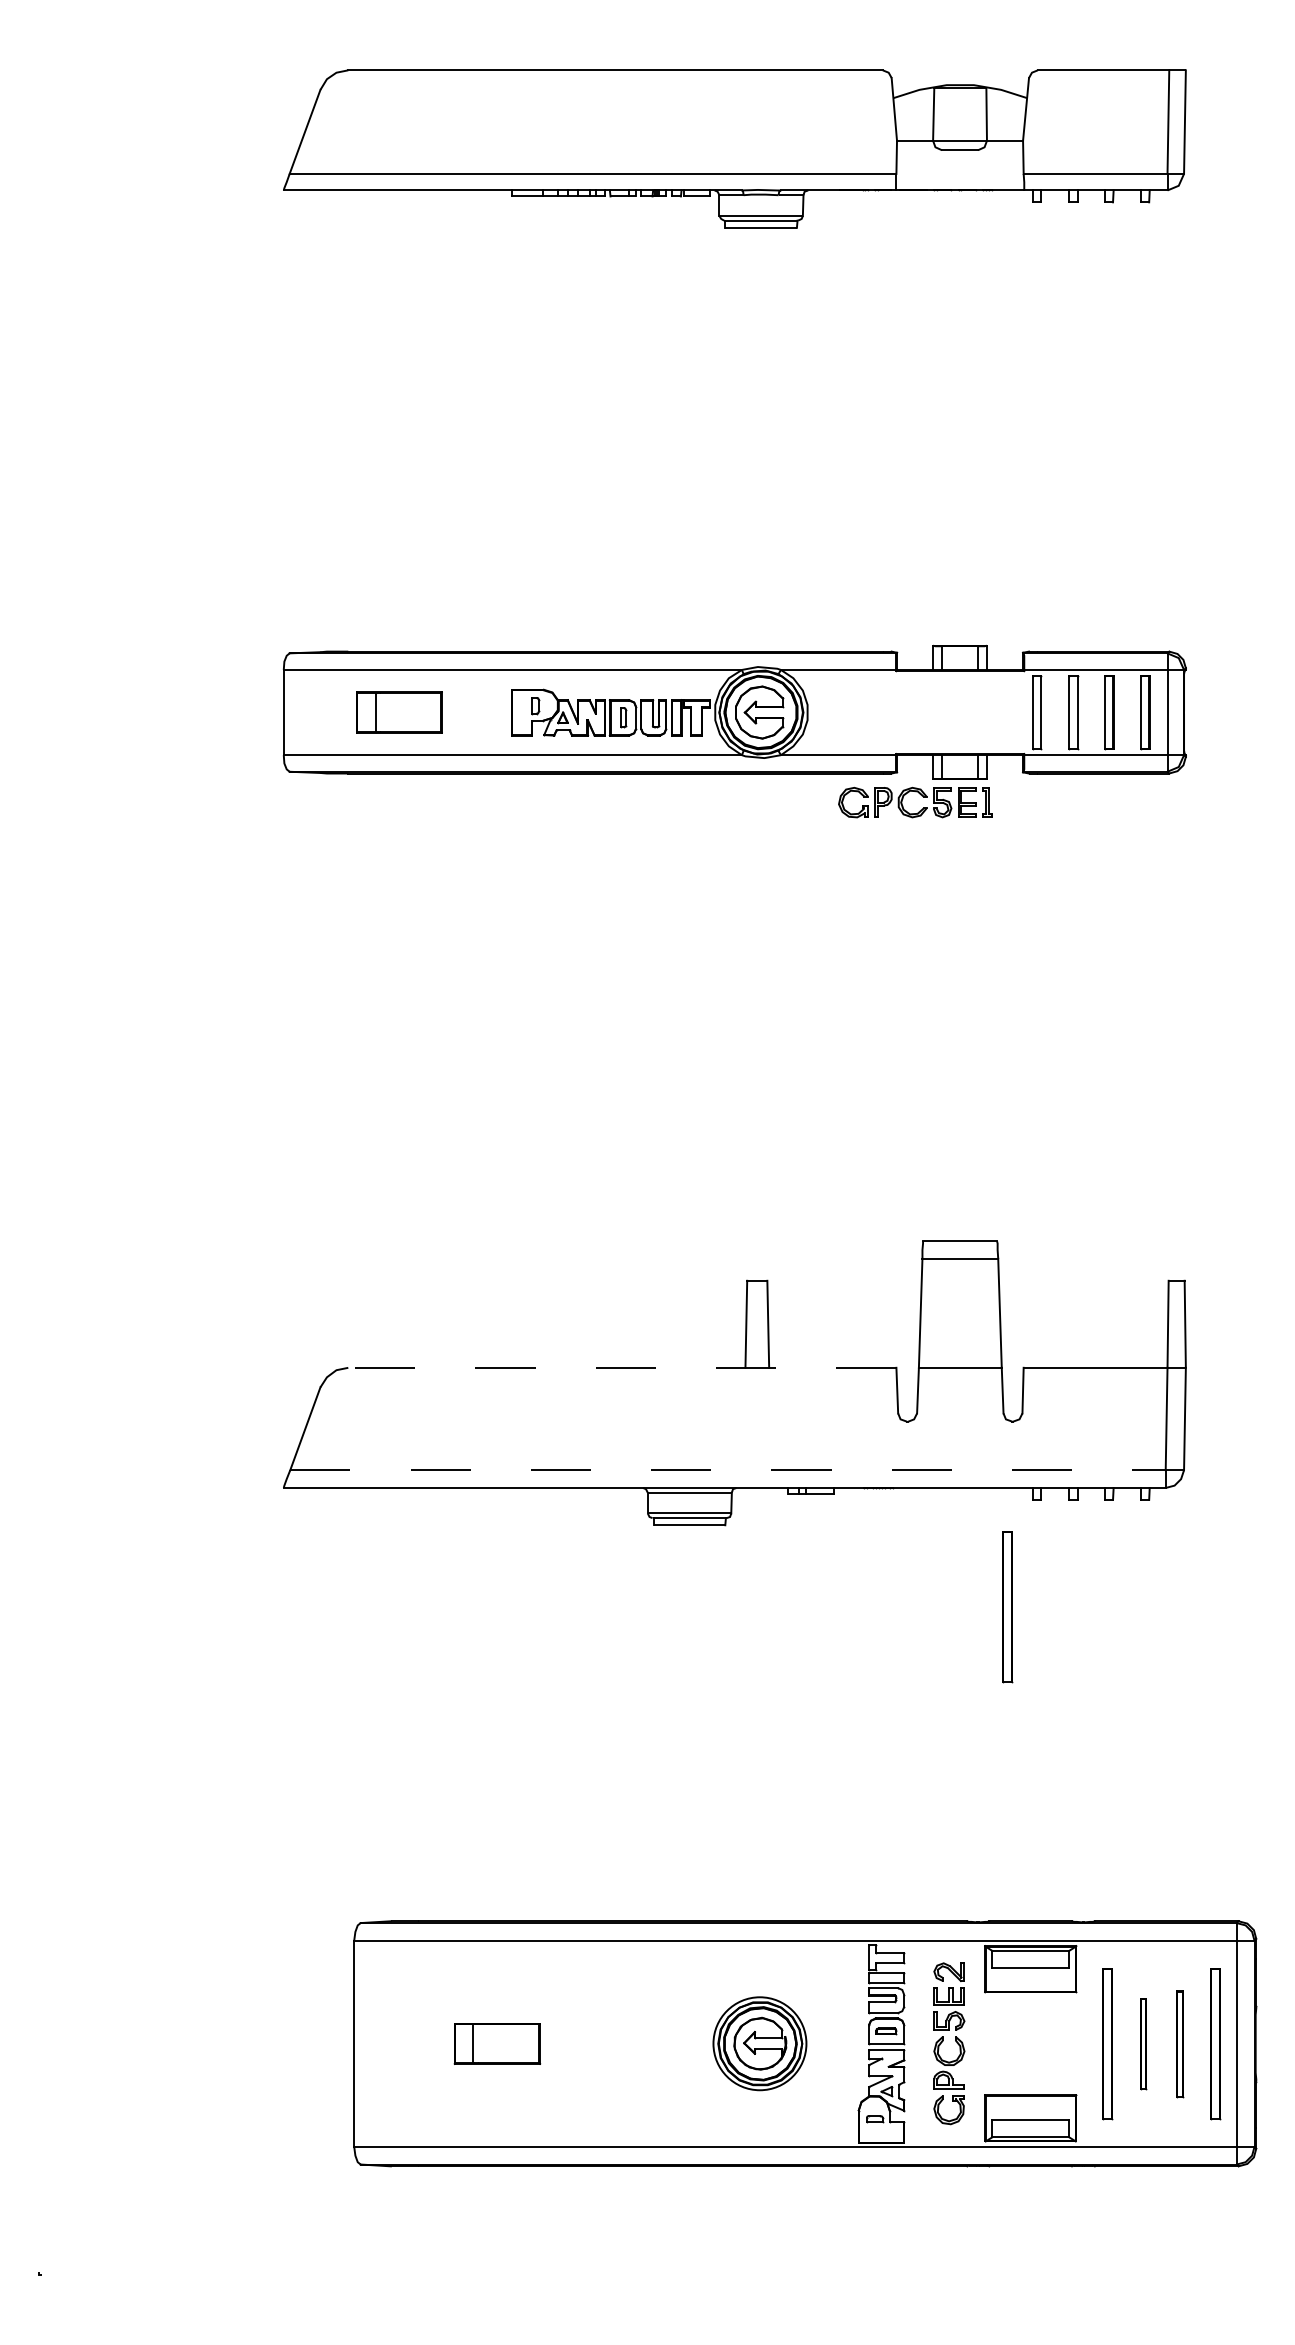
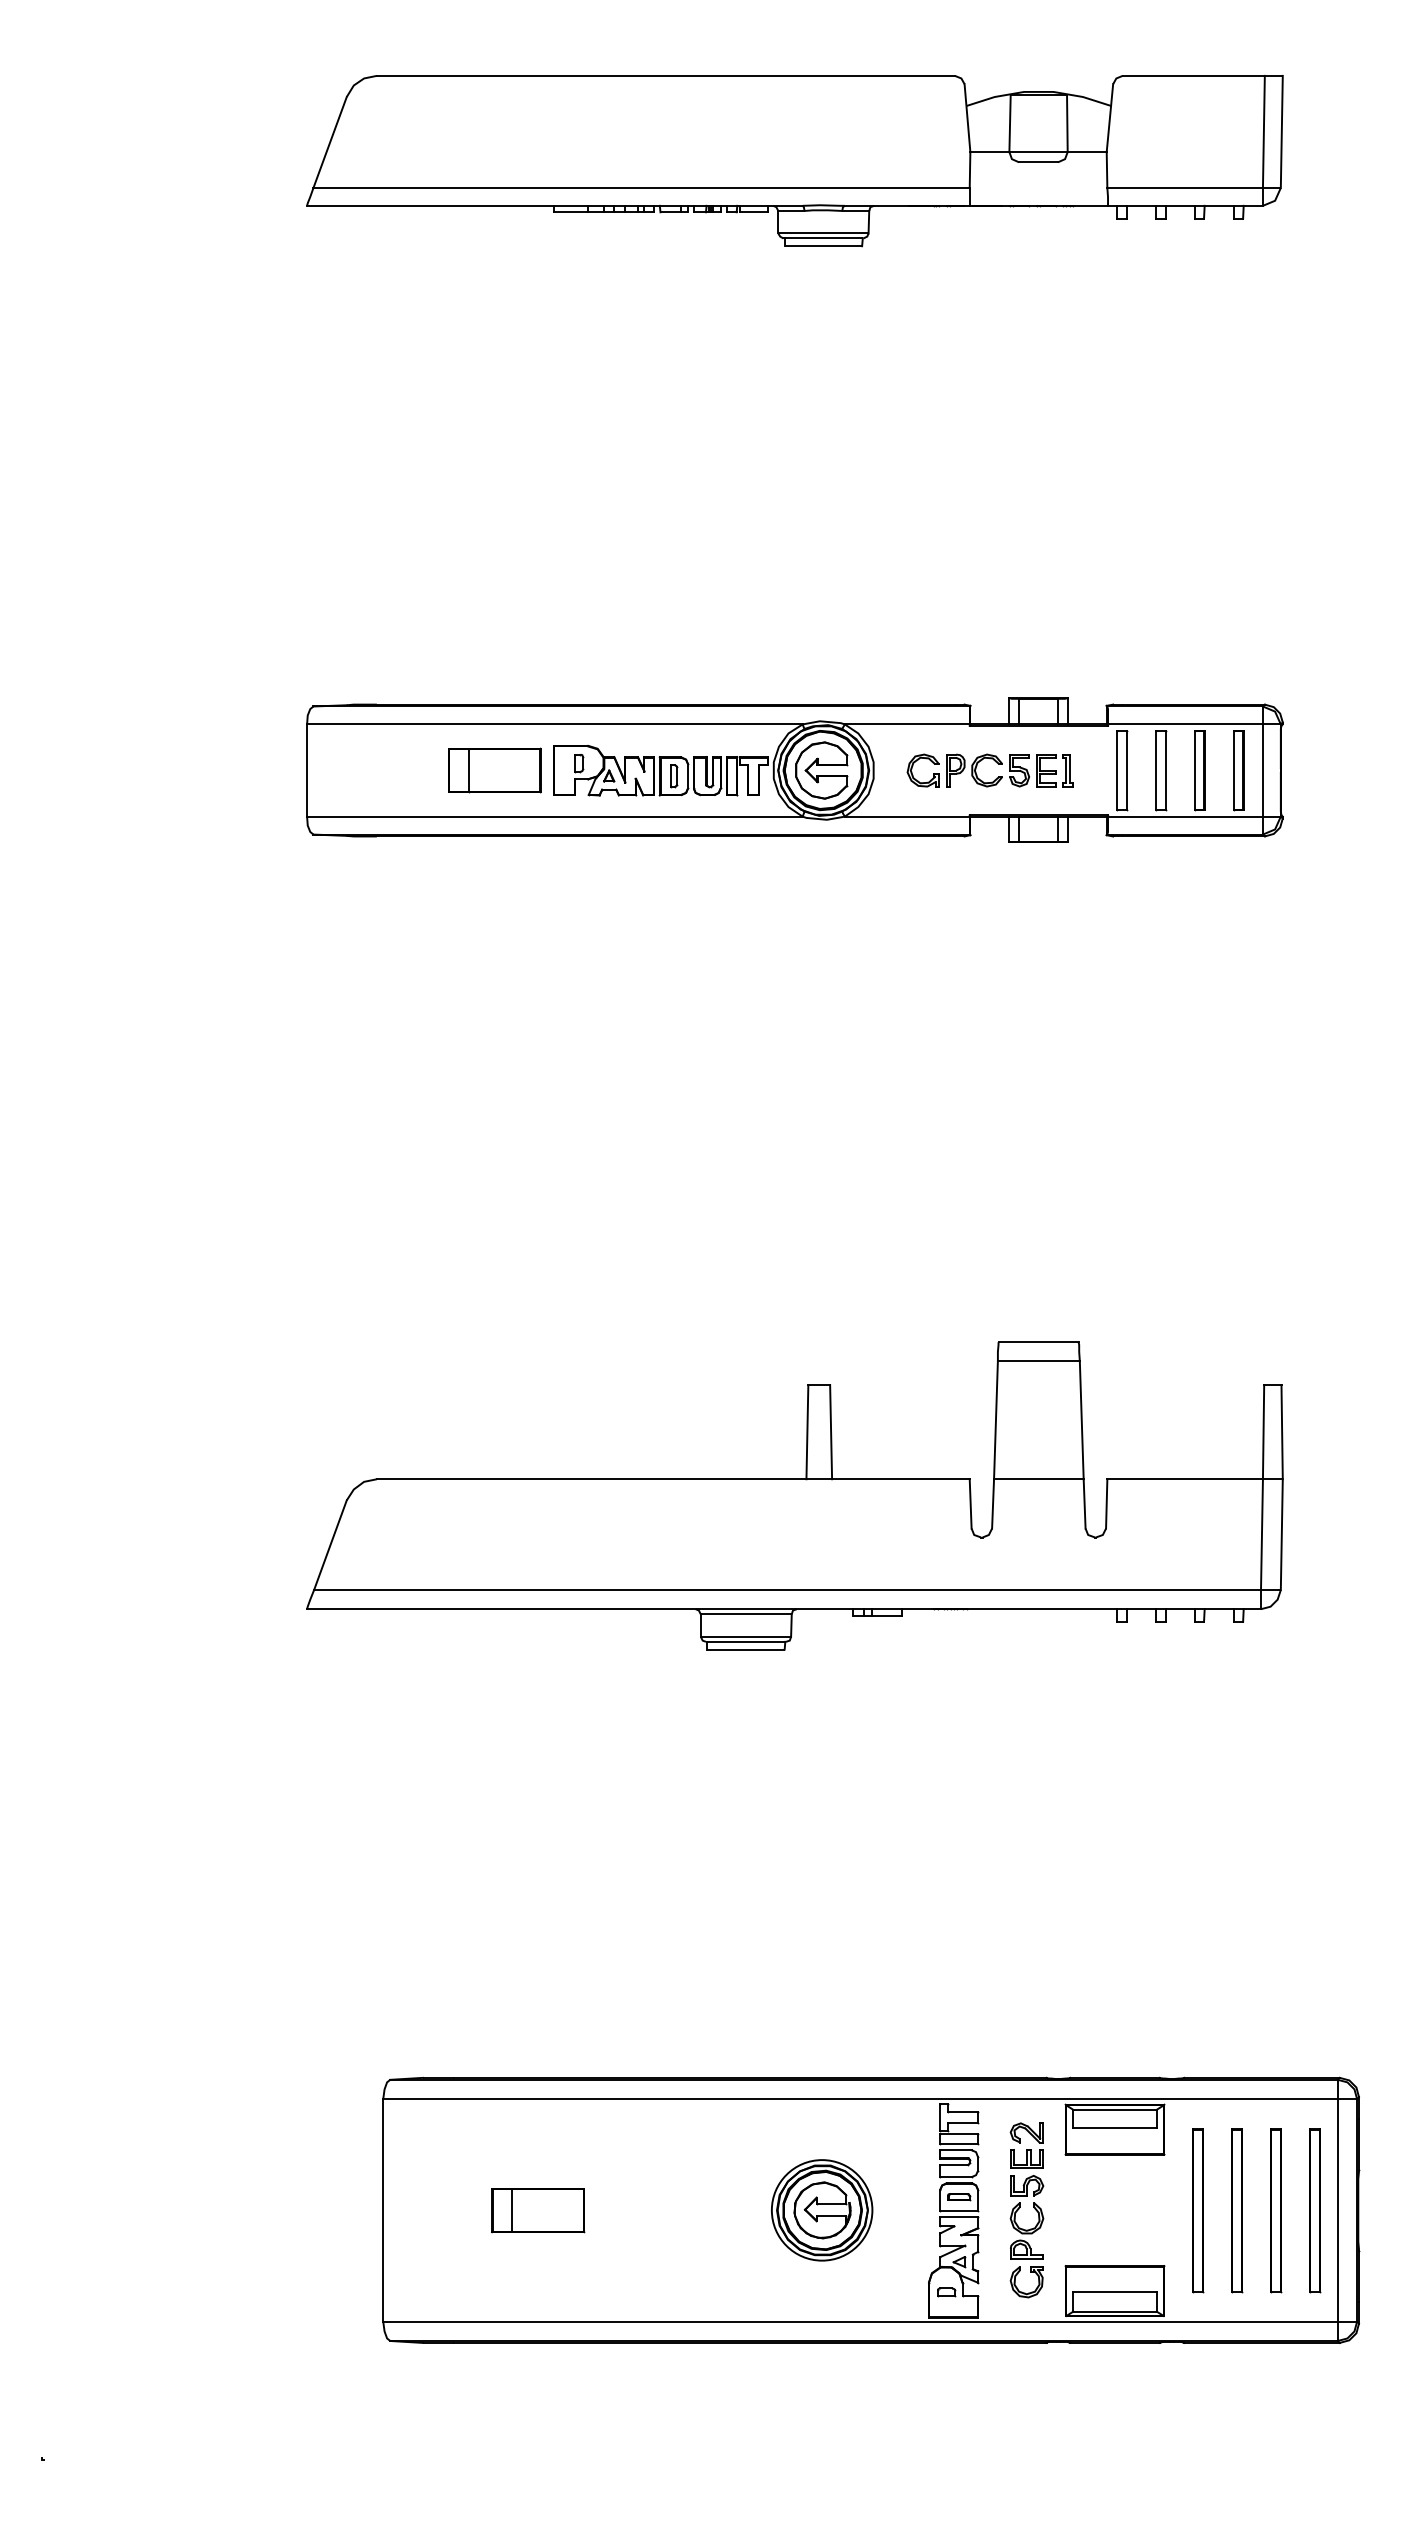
part: (399, 712) -> (494, 770), moved
part: (920, 795) -> (995, 762), moved
line: (621, 1367) -> (672, 1478), dashed -> solid
line: (727, 1470) -> (787, 1590), dashed -> solid
part: (1007, 1607) -> (1089, 1738), removed
part: (1143, 2044) -> (1236, 2211), size x1.67
part: (1179, 2044) -> (1275, 2211), size x1.43

